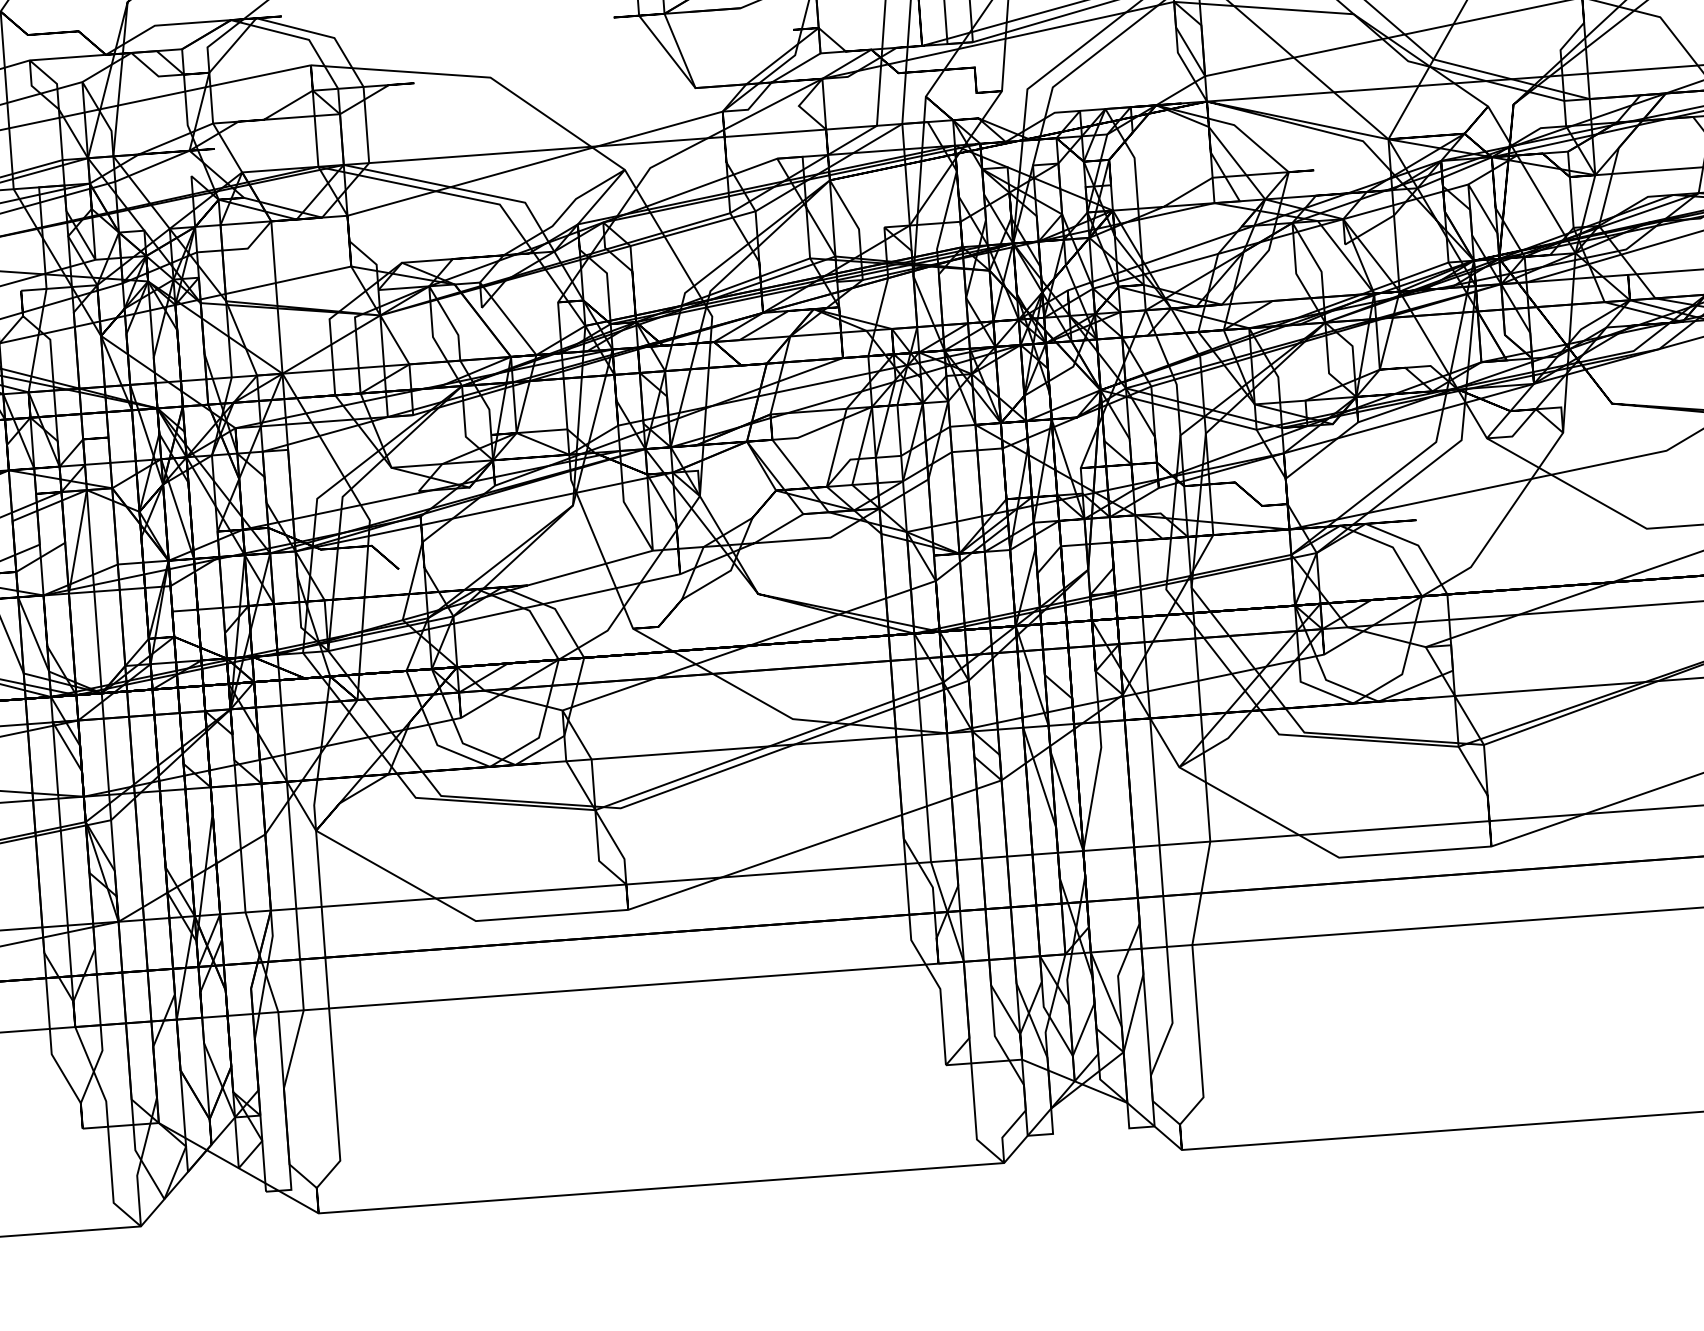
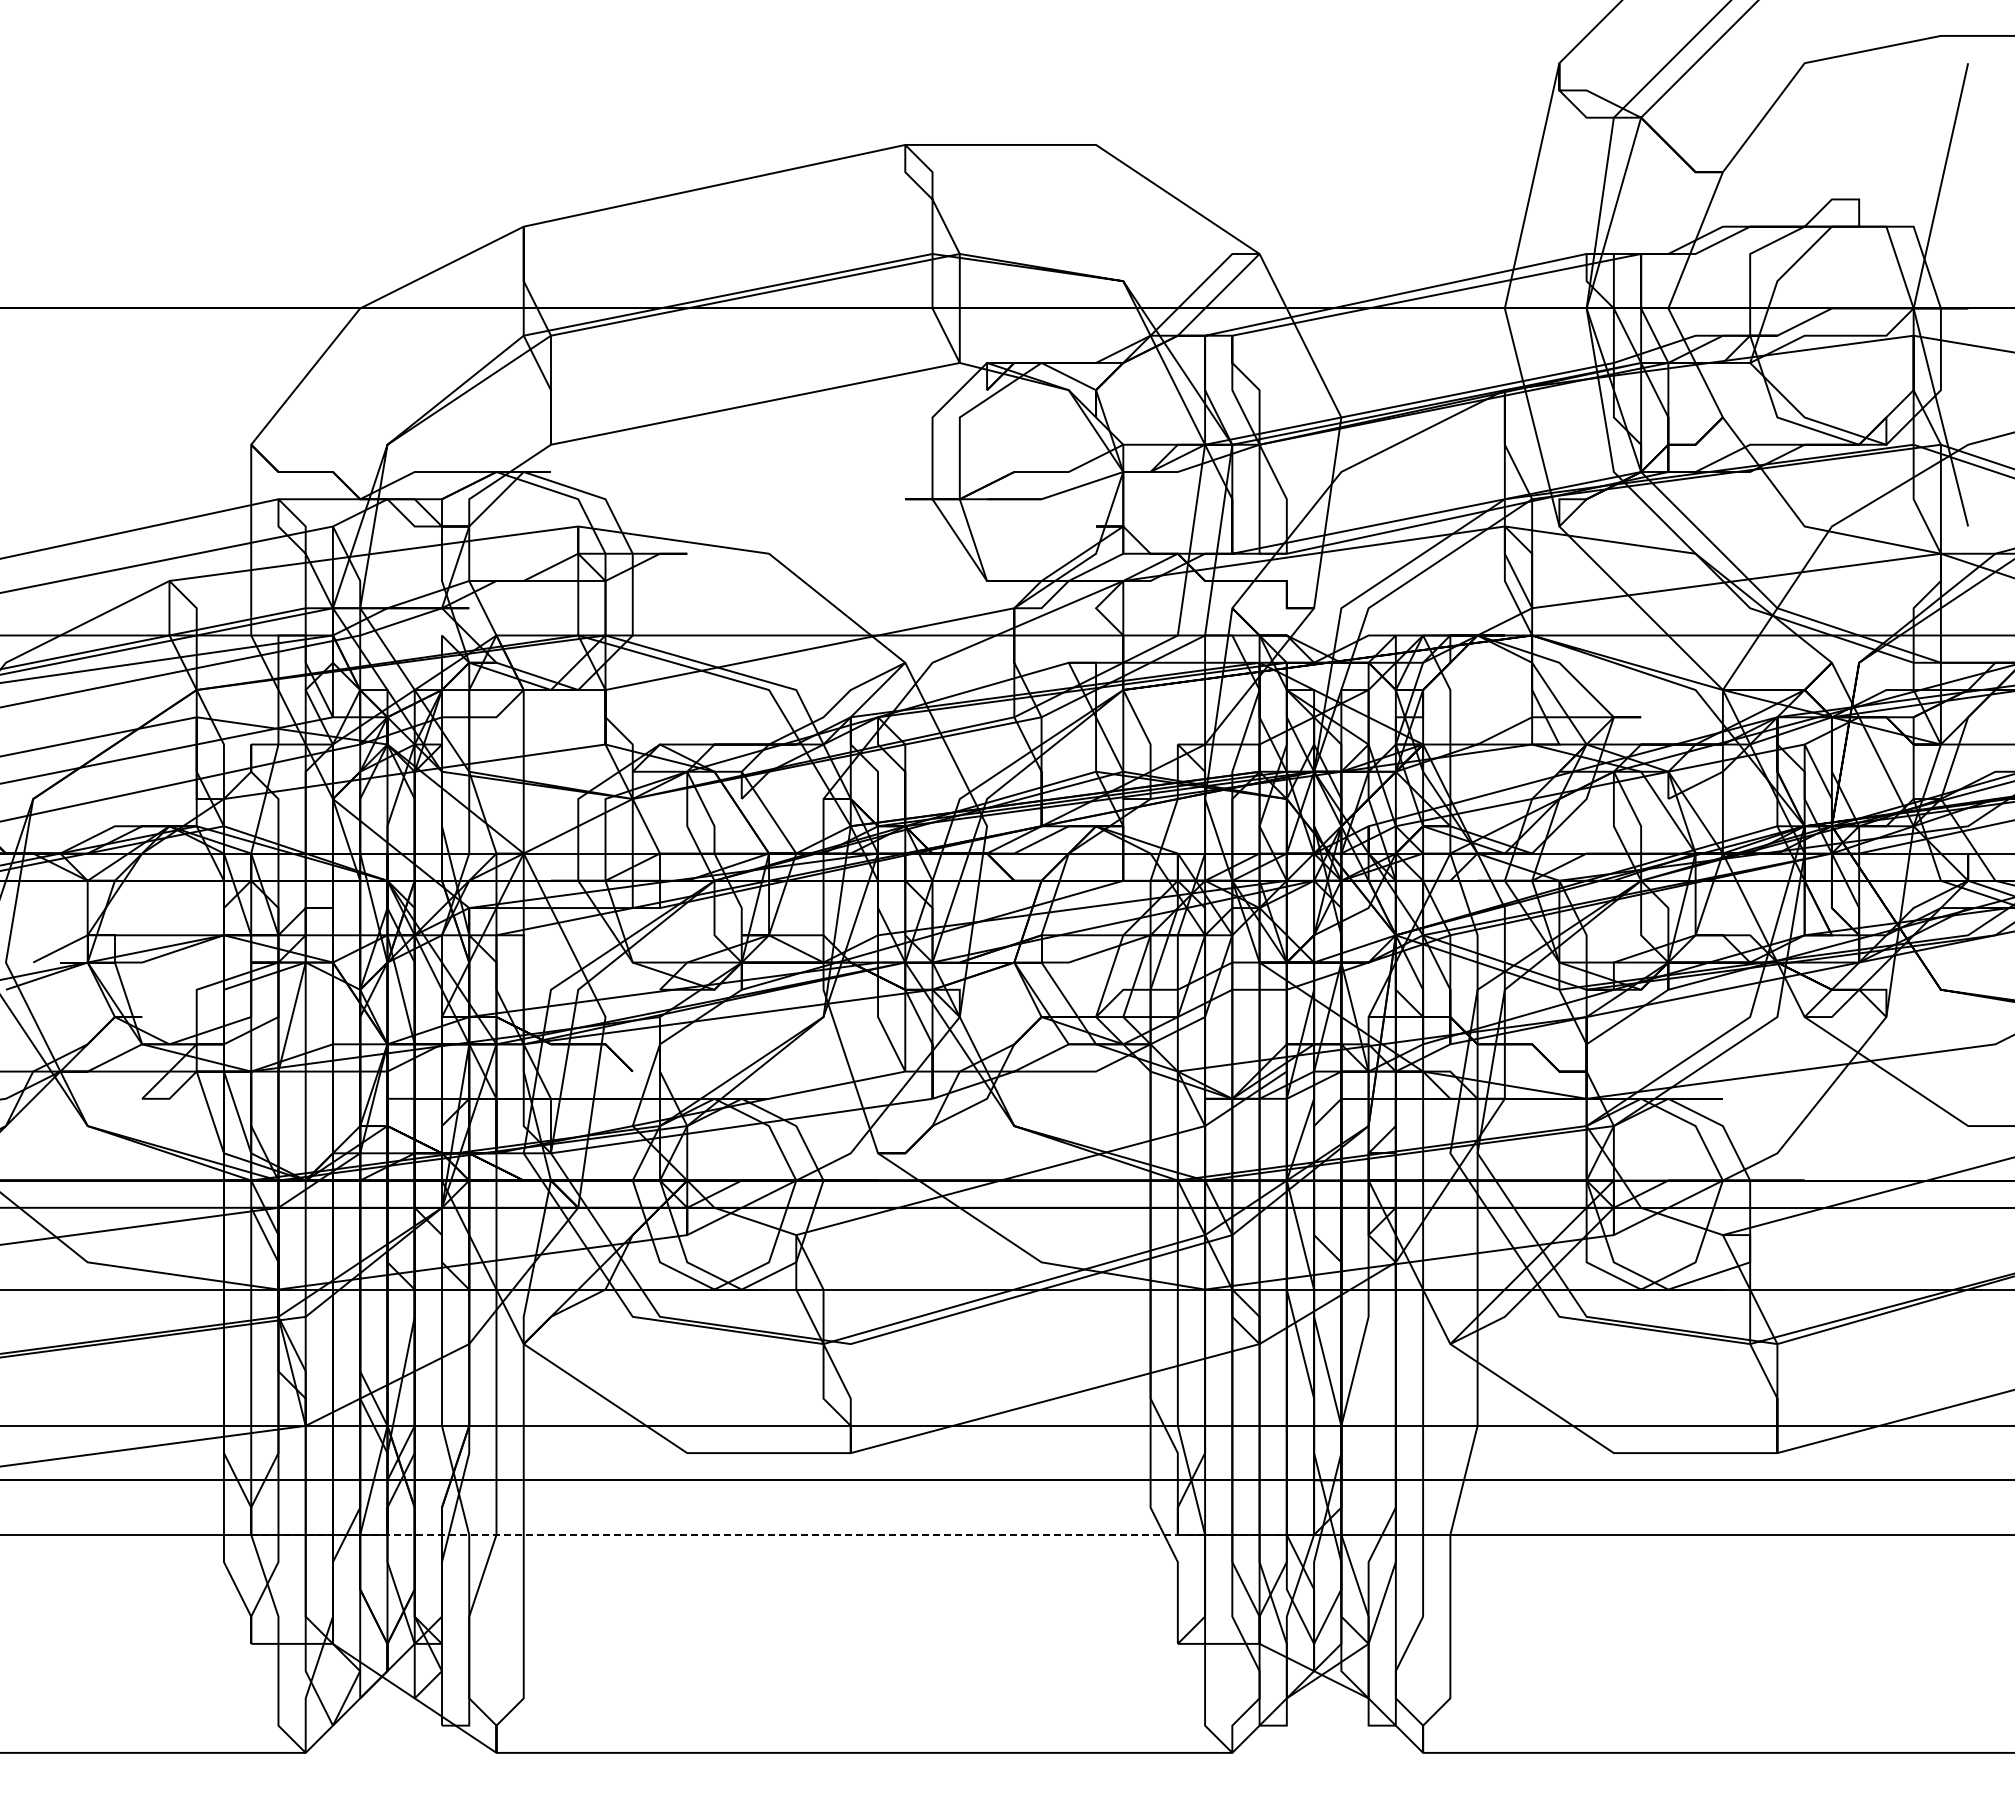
line: (570, 990) -> (782, 1534), solid -> dashed

